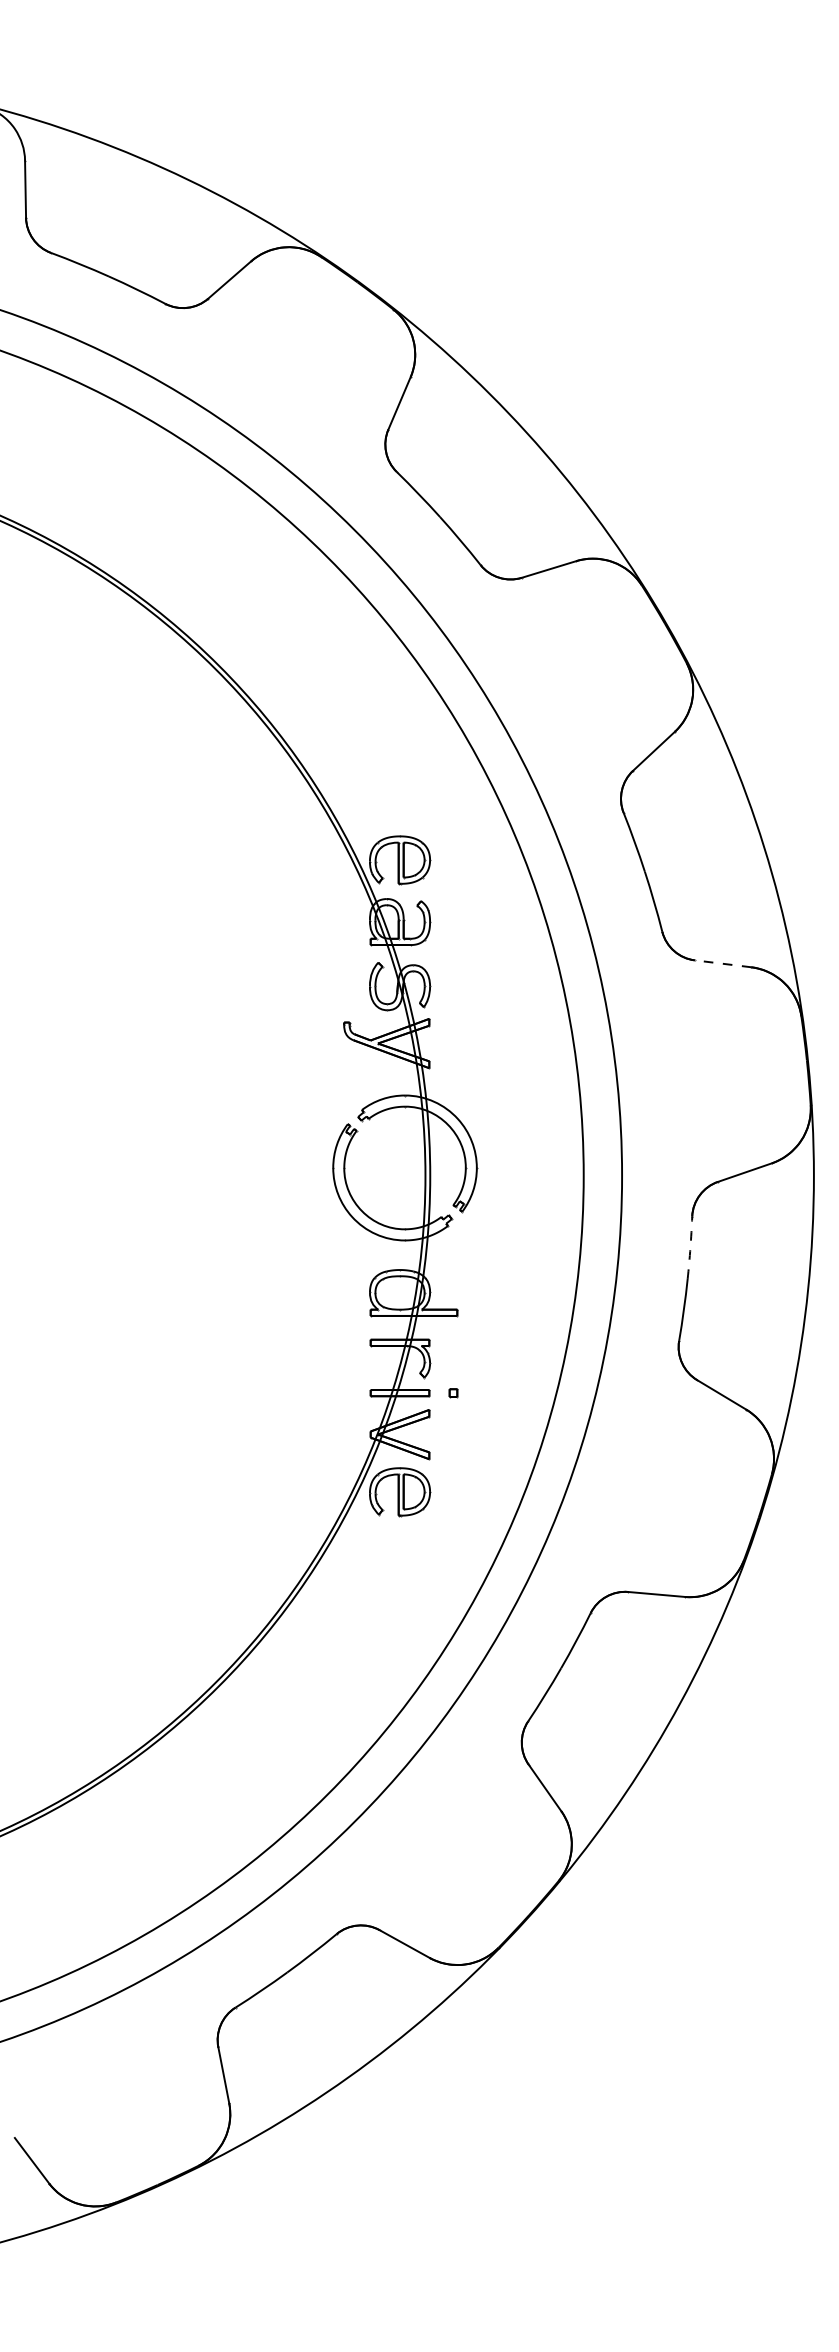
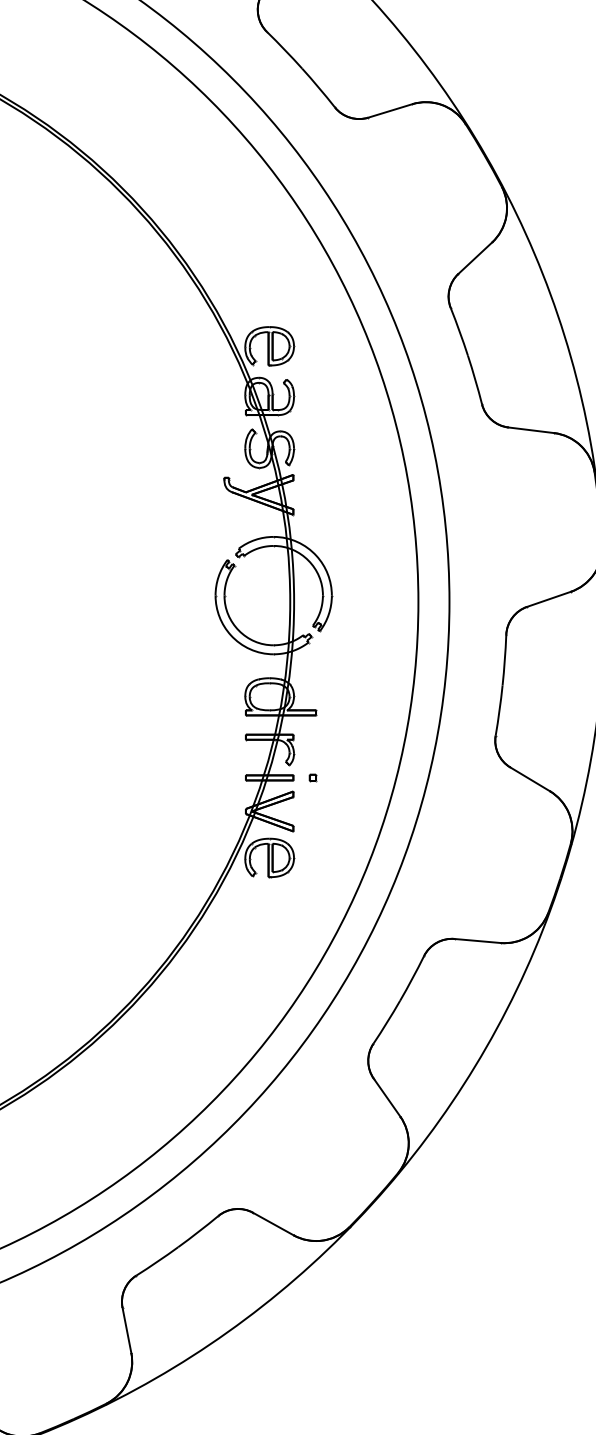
line: (723, 963) -> (531, 430), dashed -> solid
arc: (690, 1247) -> (504, 660), dashed -> solid

